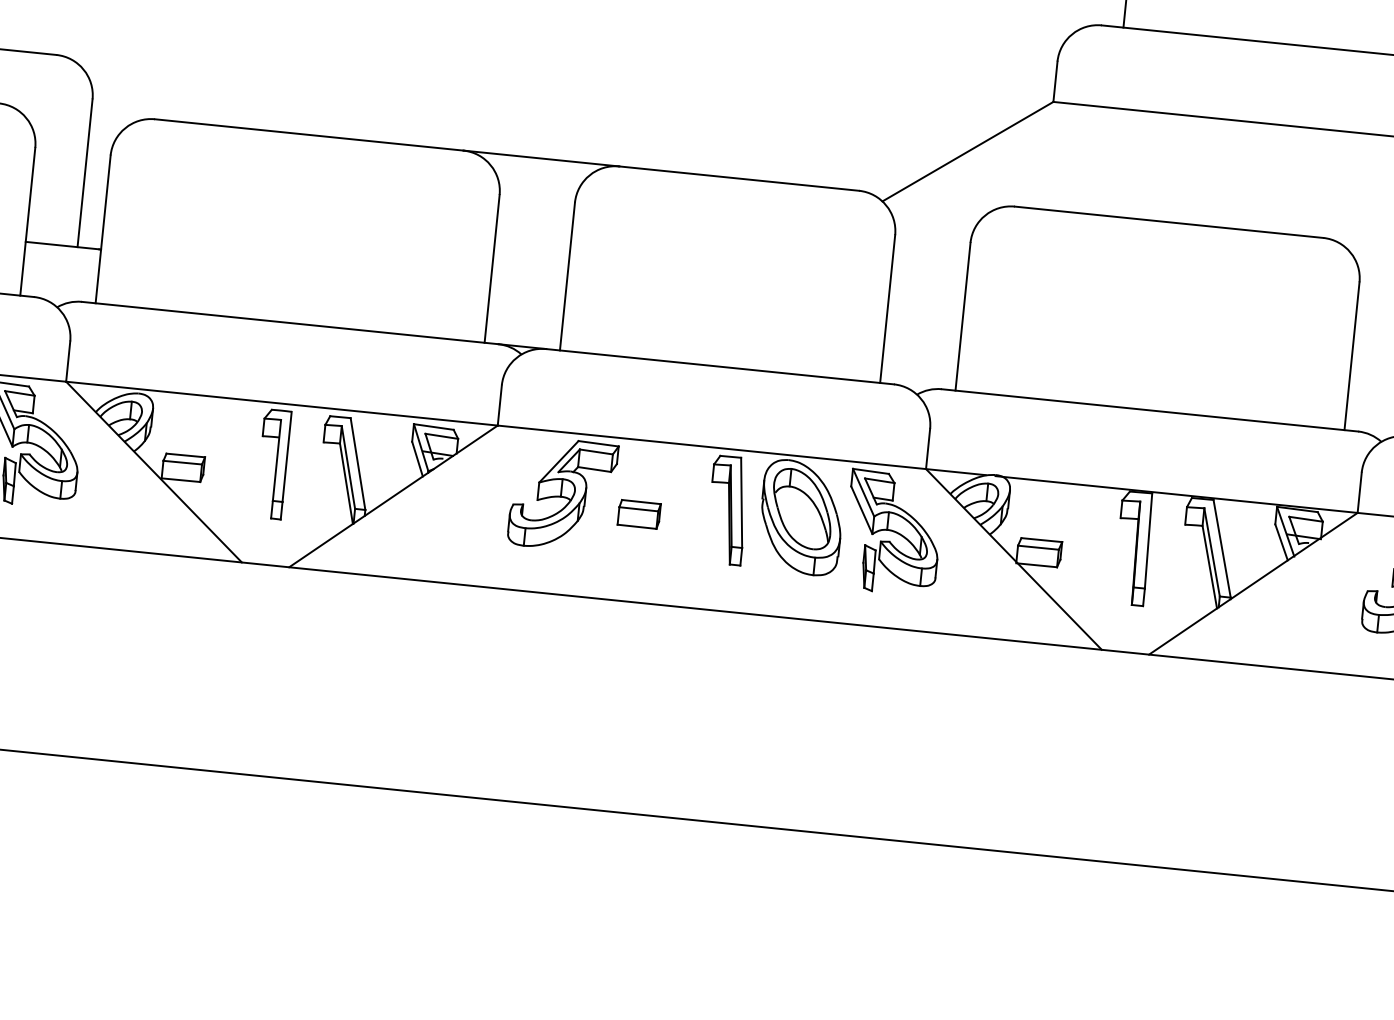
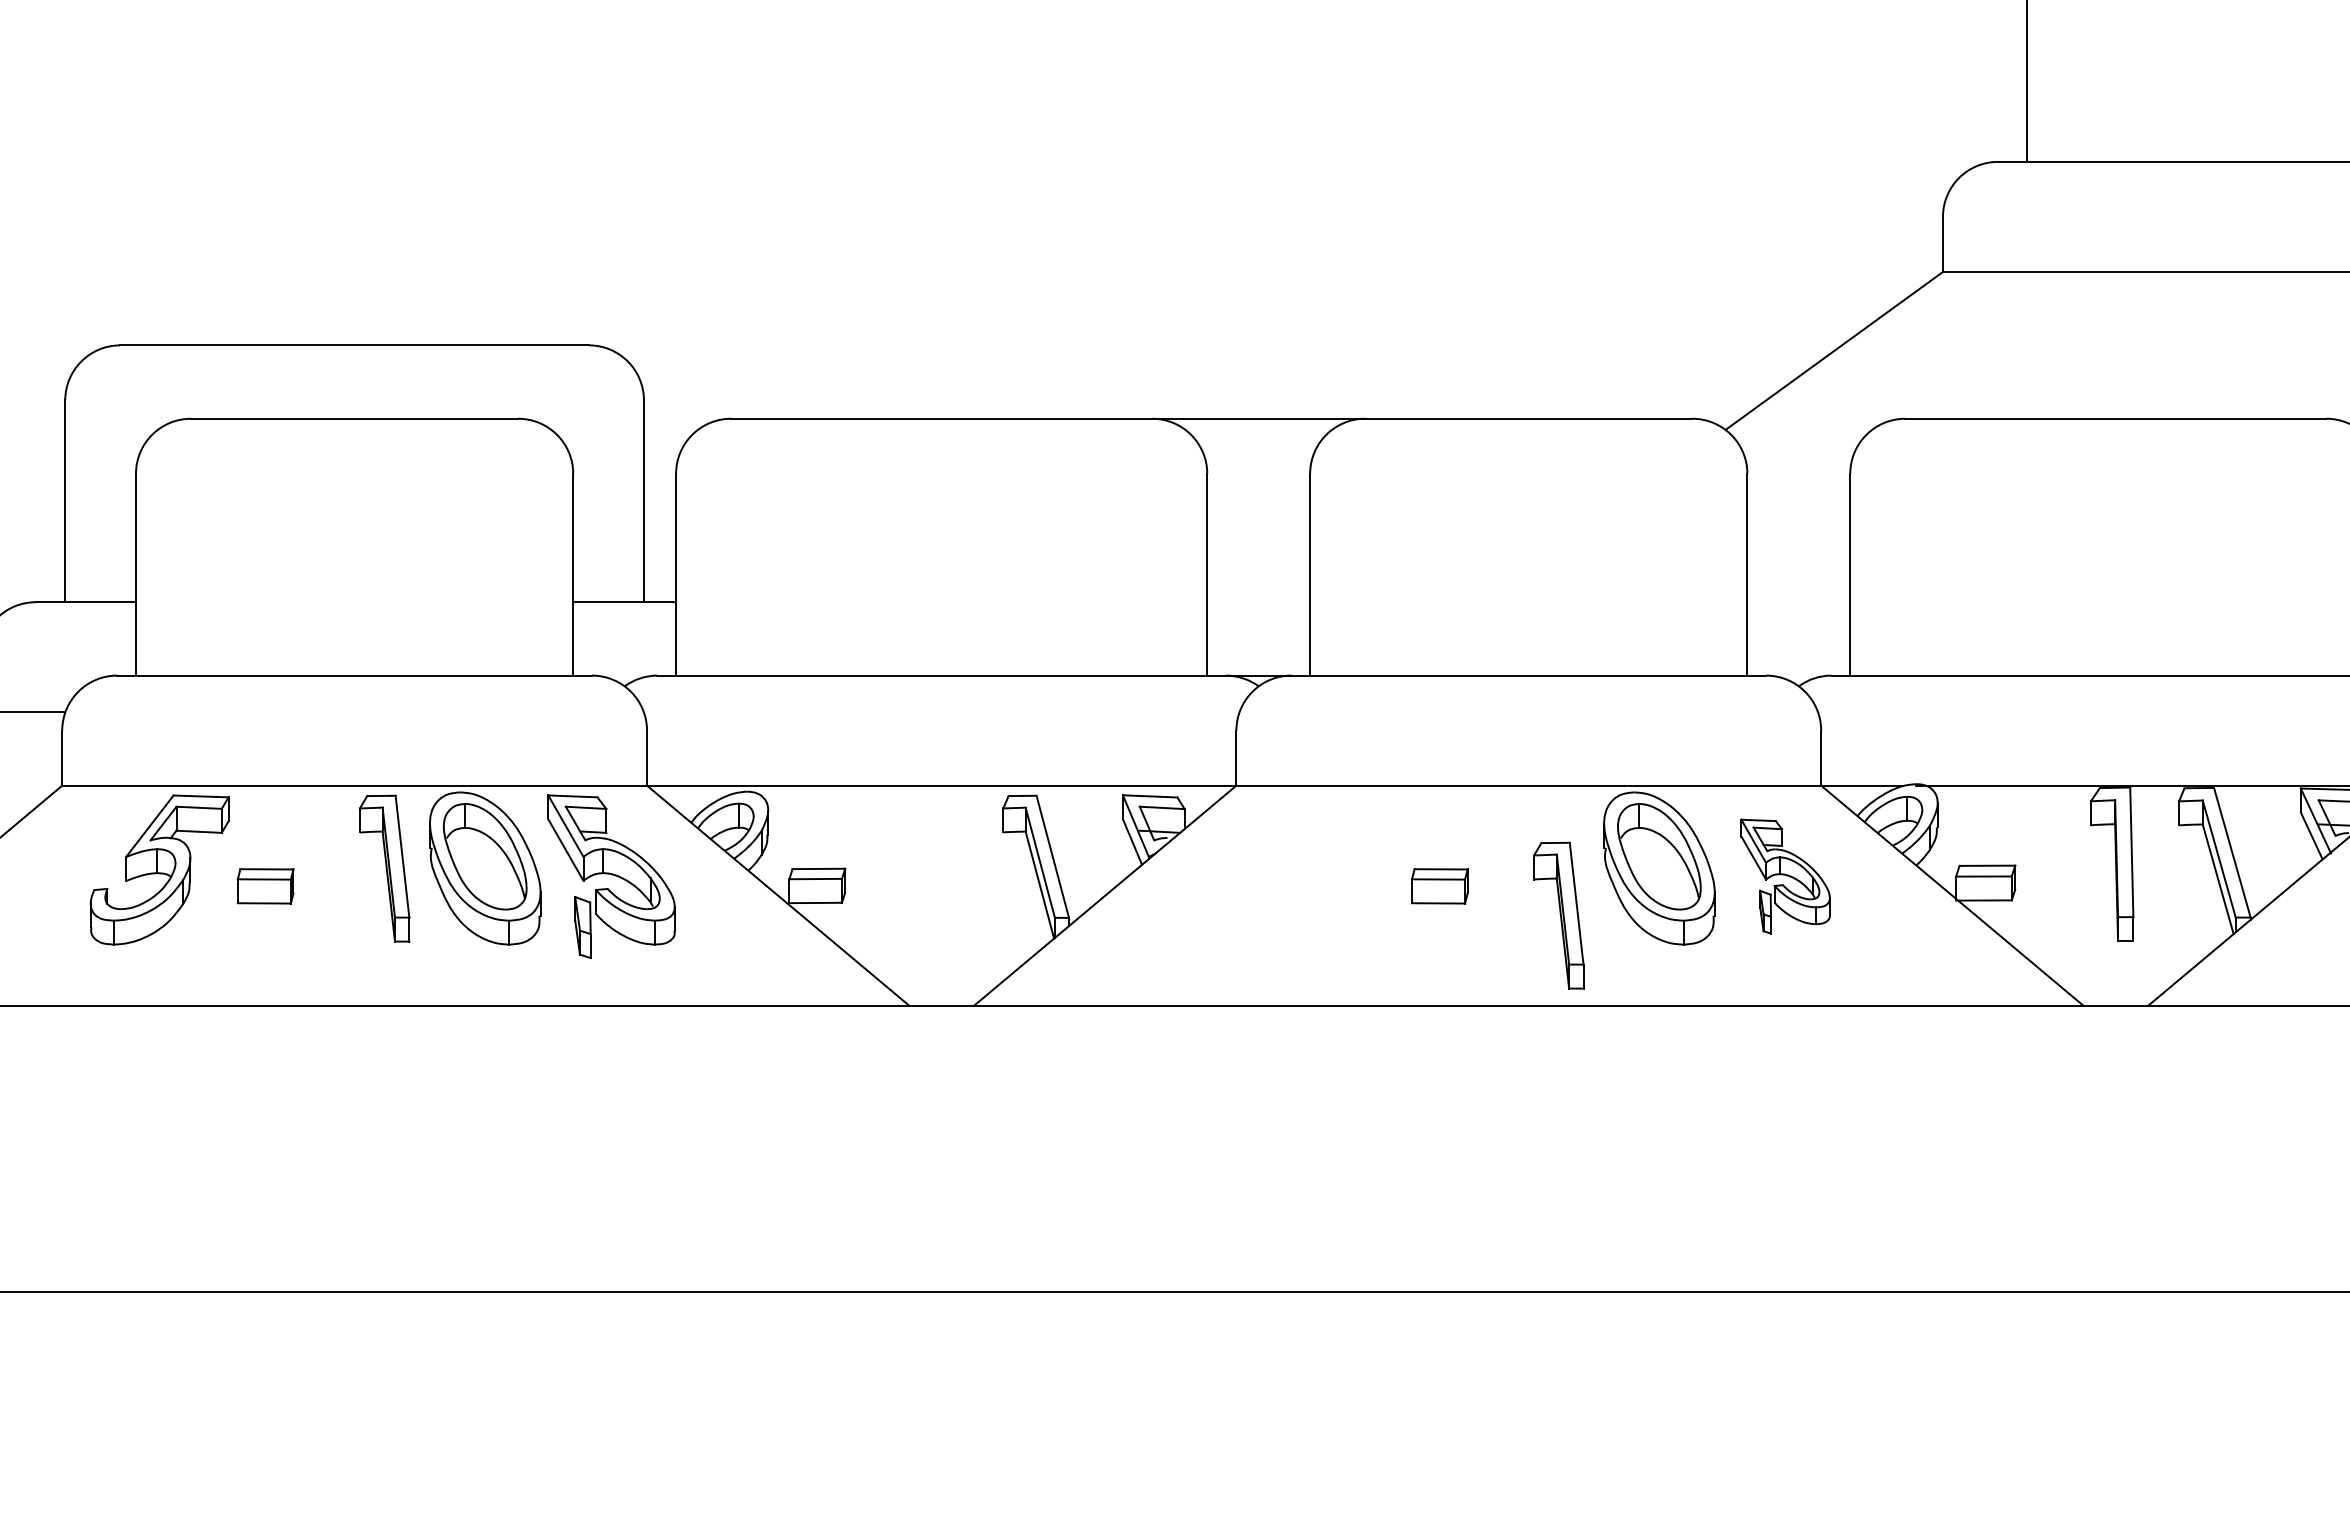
part: (272, 463) -> (937, 868), removed
part: (562, 494) -> (1333, 869), removed
part: (727, 510) -> (1558, 915), moved
part: (893, 532) -> (1785, 876), size x0.7

